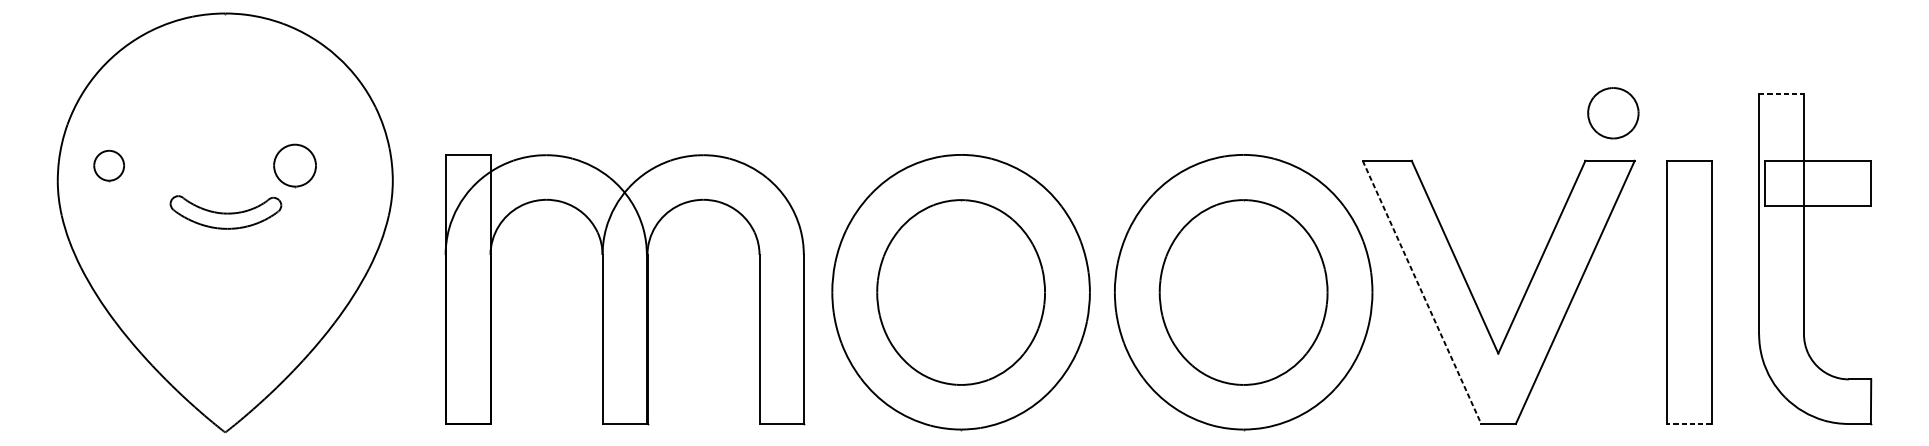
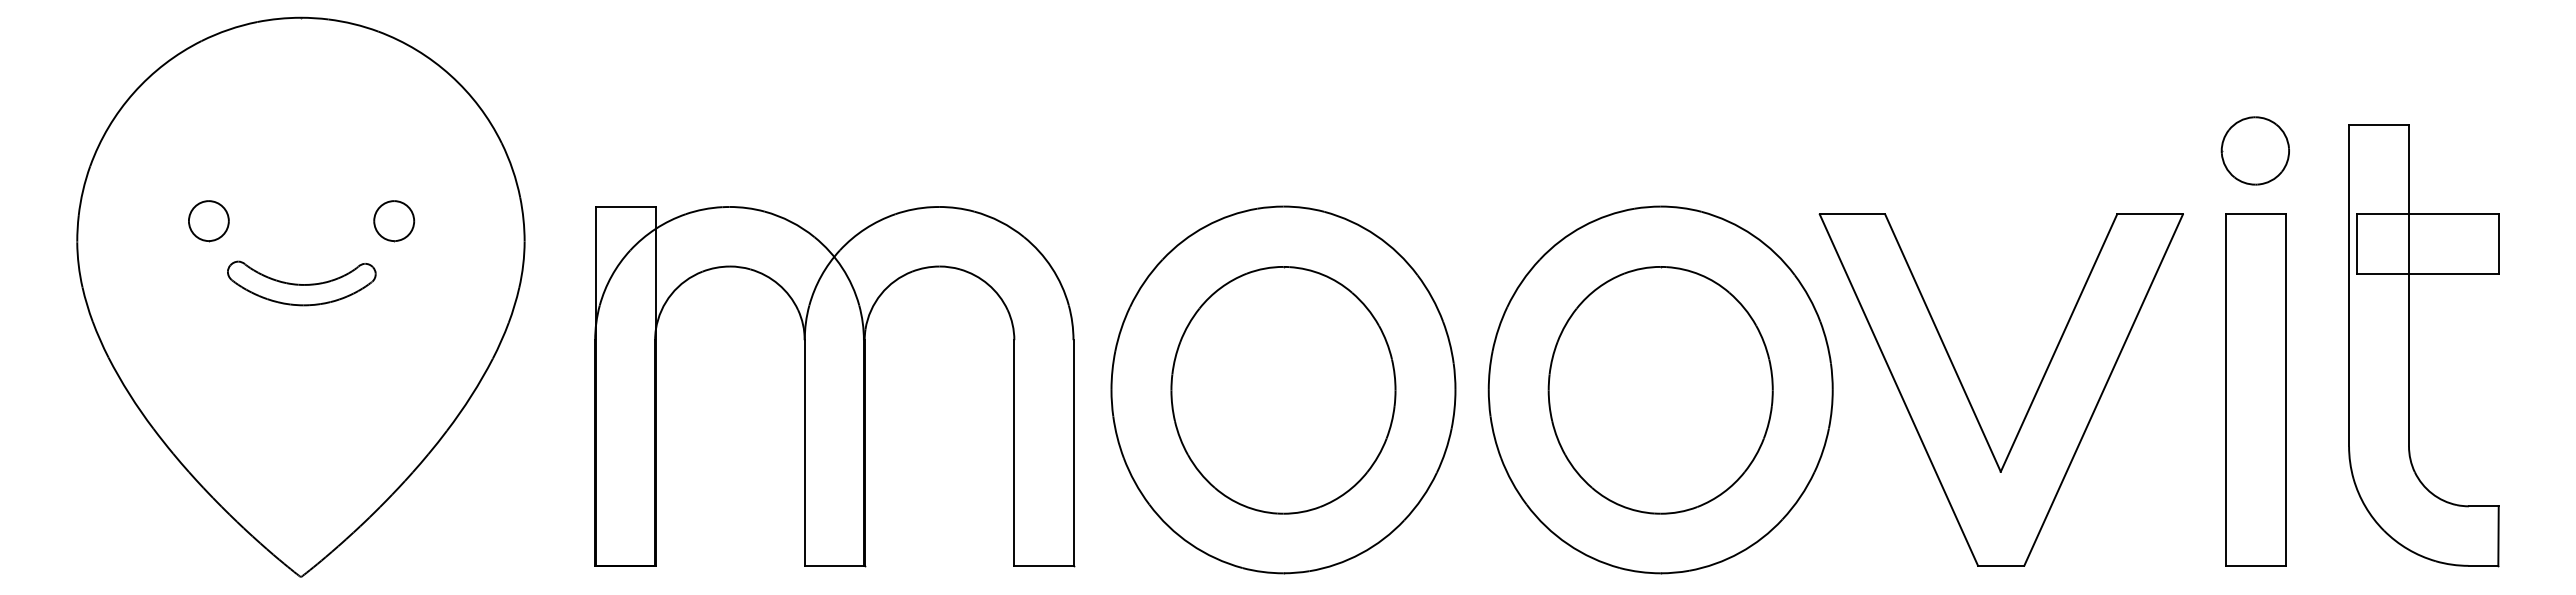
line: (1781, 93) -> (2379, 124), dashed -> solid
part: (1612, 112) -> (2254, 150), moved
part: (108, 166) -> (208, 221), moved
part: (295, 166) -> (394, 221), size x0.71
line: (1421, 292) -> (1898, 390), dashed -> solid
line: (1689, 423) -> (2255, 565), dashed -> solid

